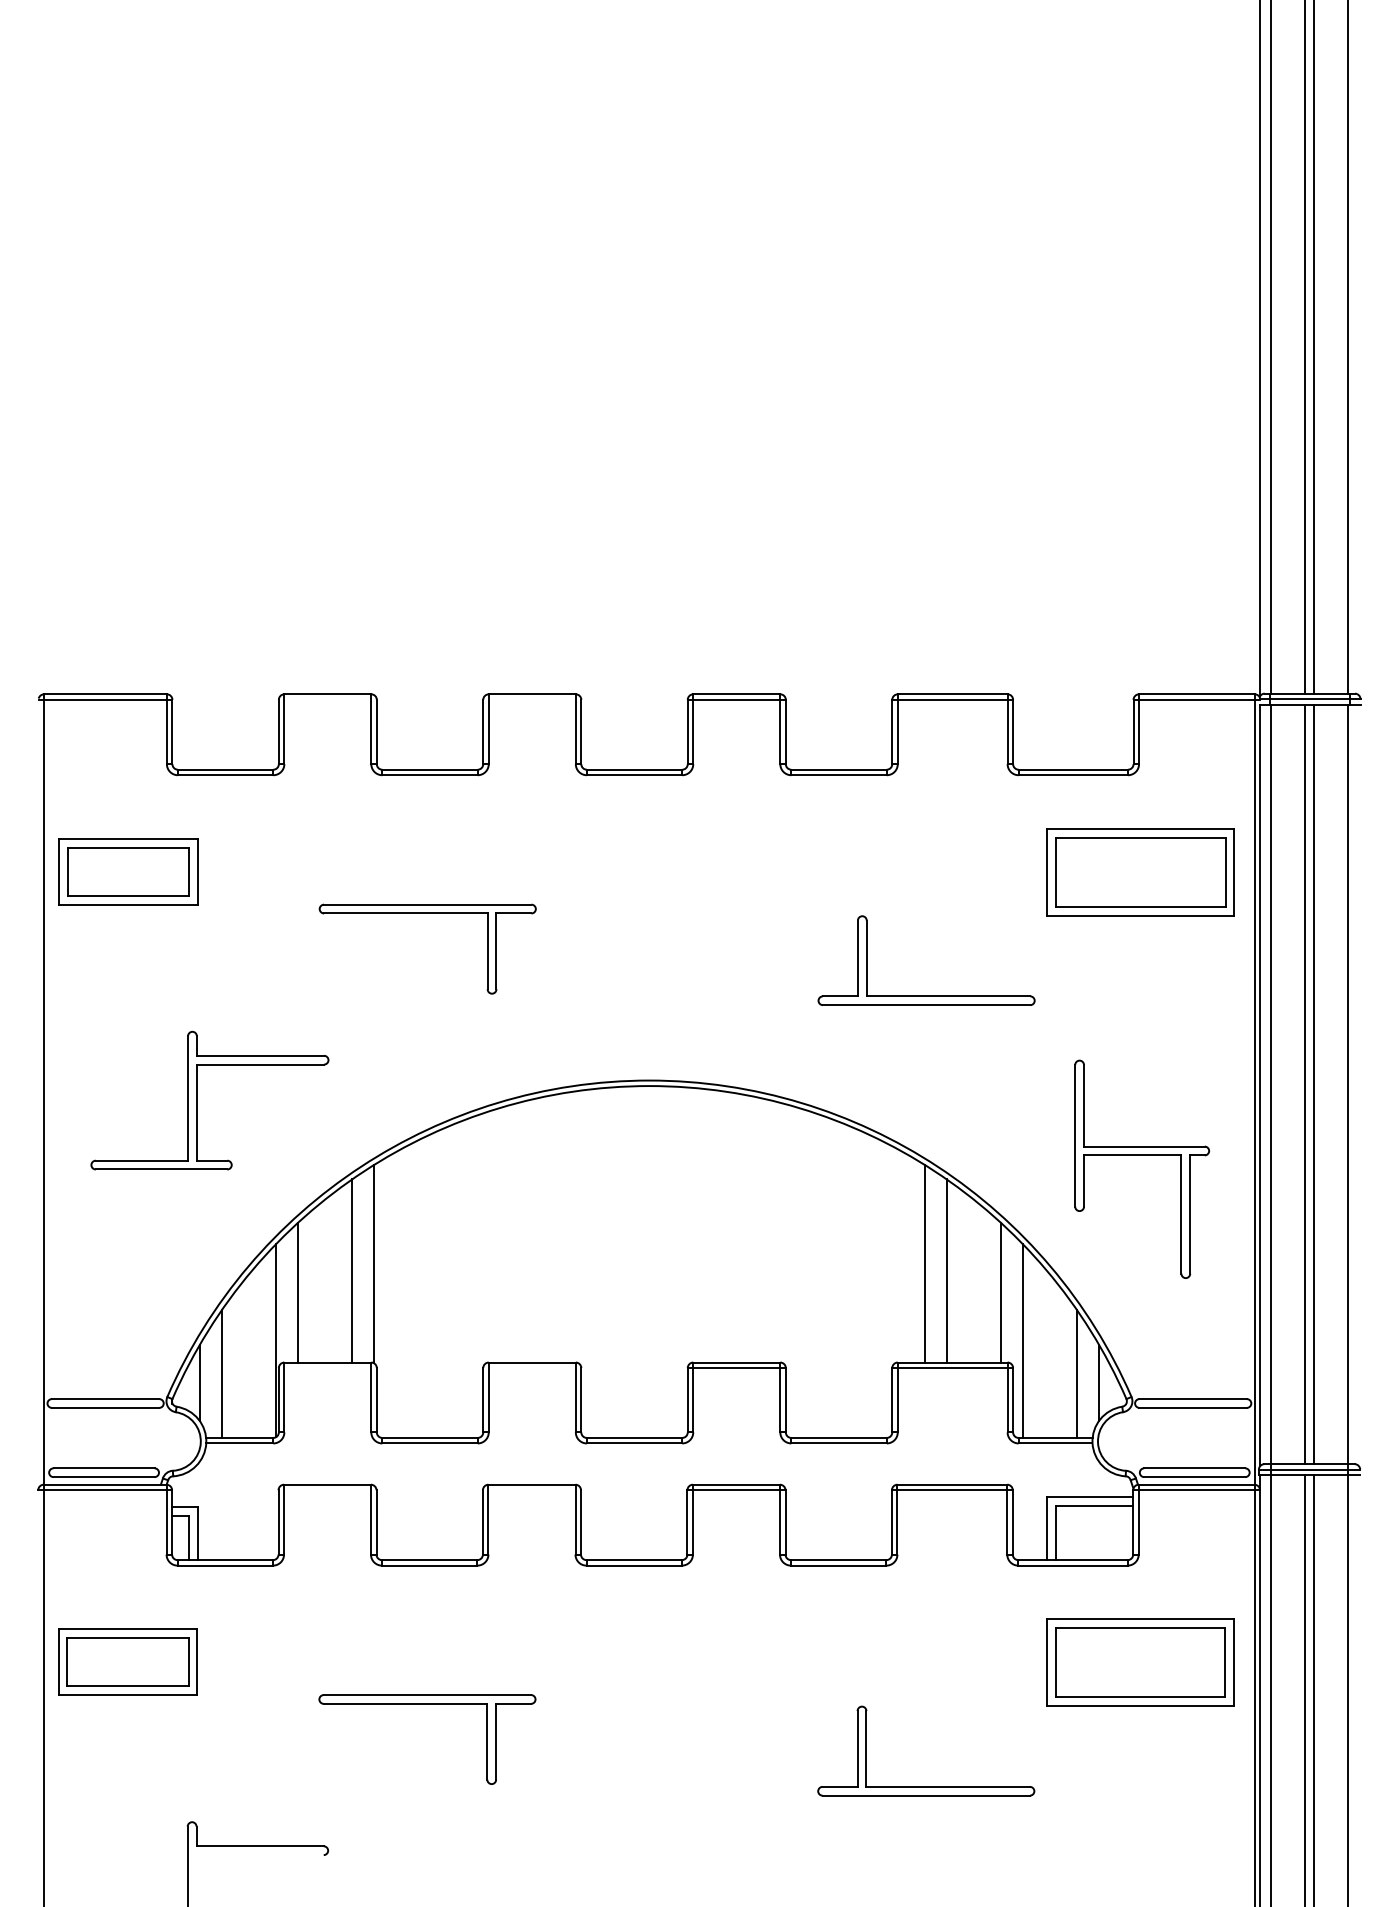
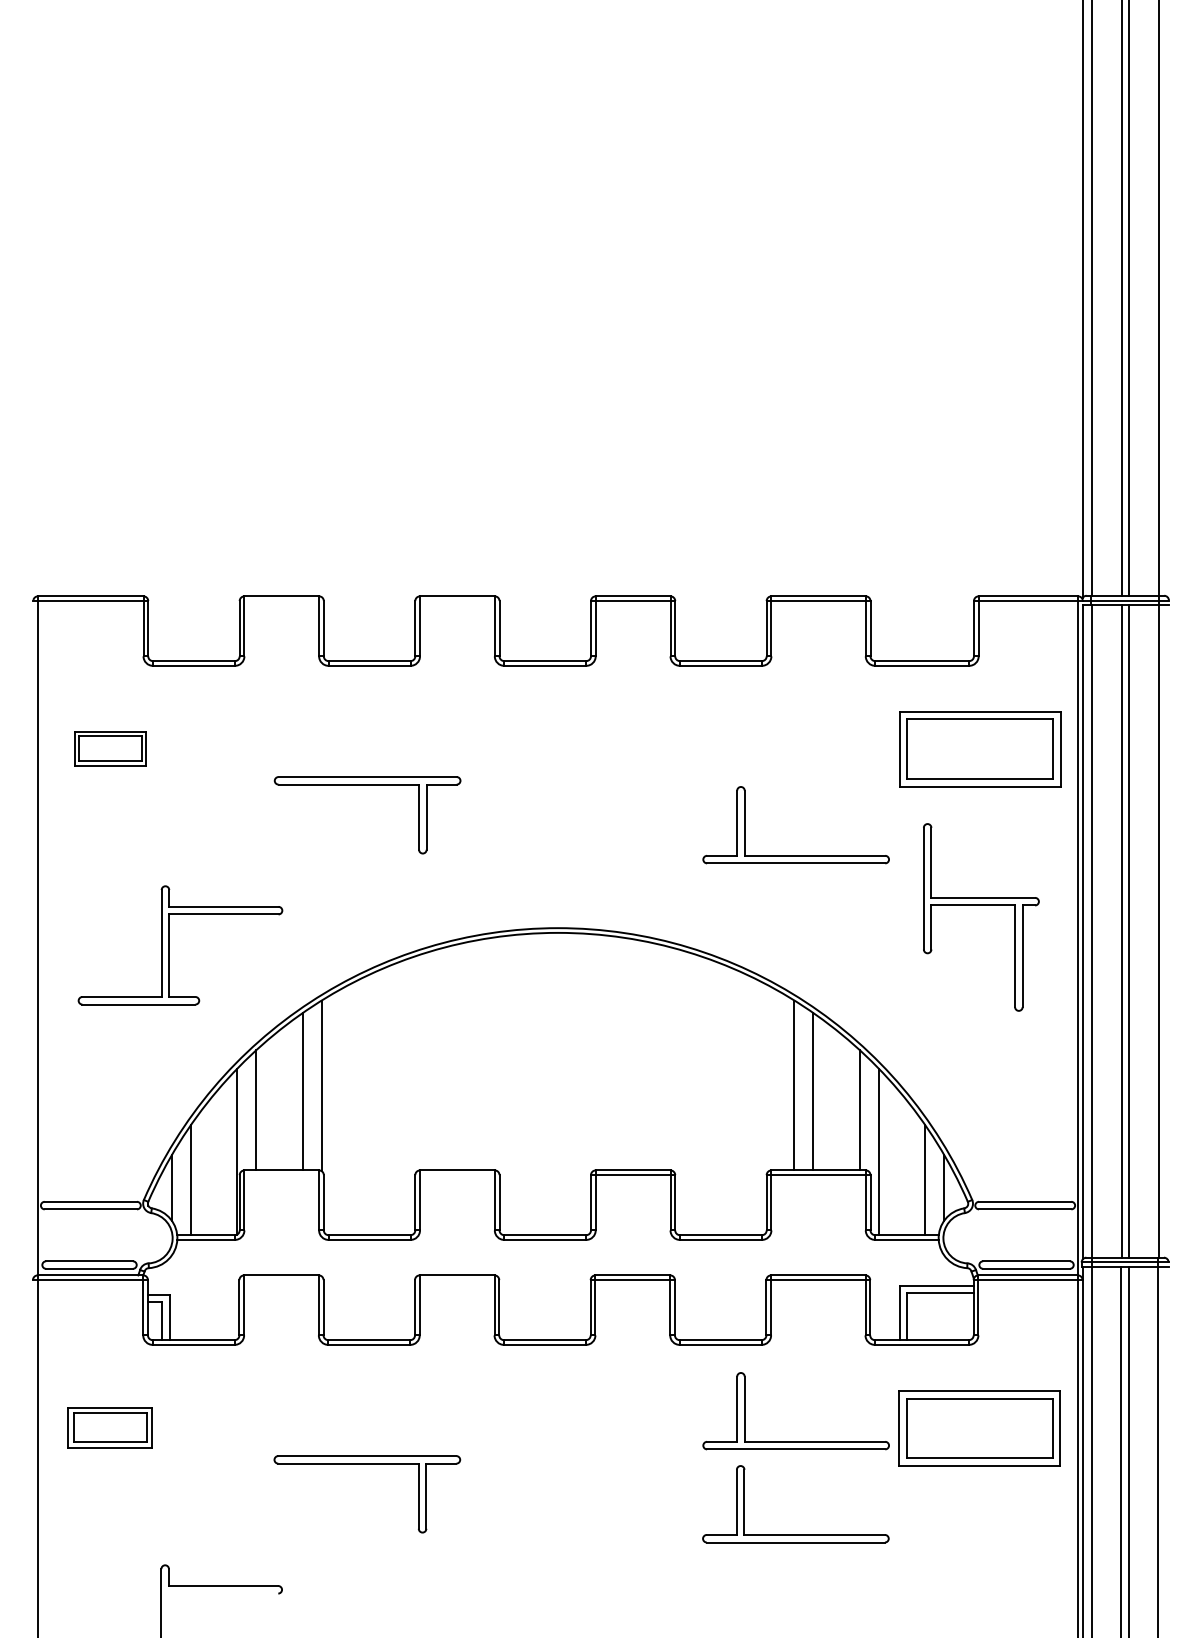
part: (128, 871) -> (110, 748), size x0.6
part: (1142, 1155) -> (981, 905), moved
part: (127, 1661) -> (109, 1427), size x0.7
part: (925, 1678) -> (795, 1441), added

